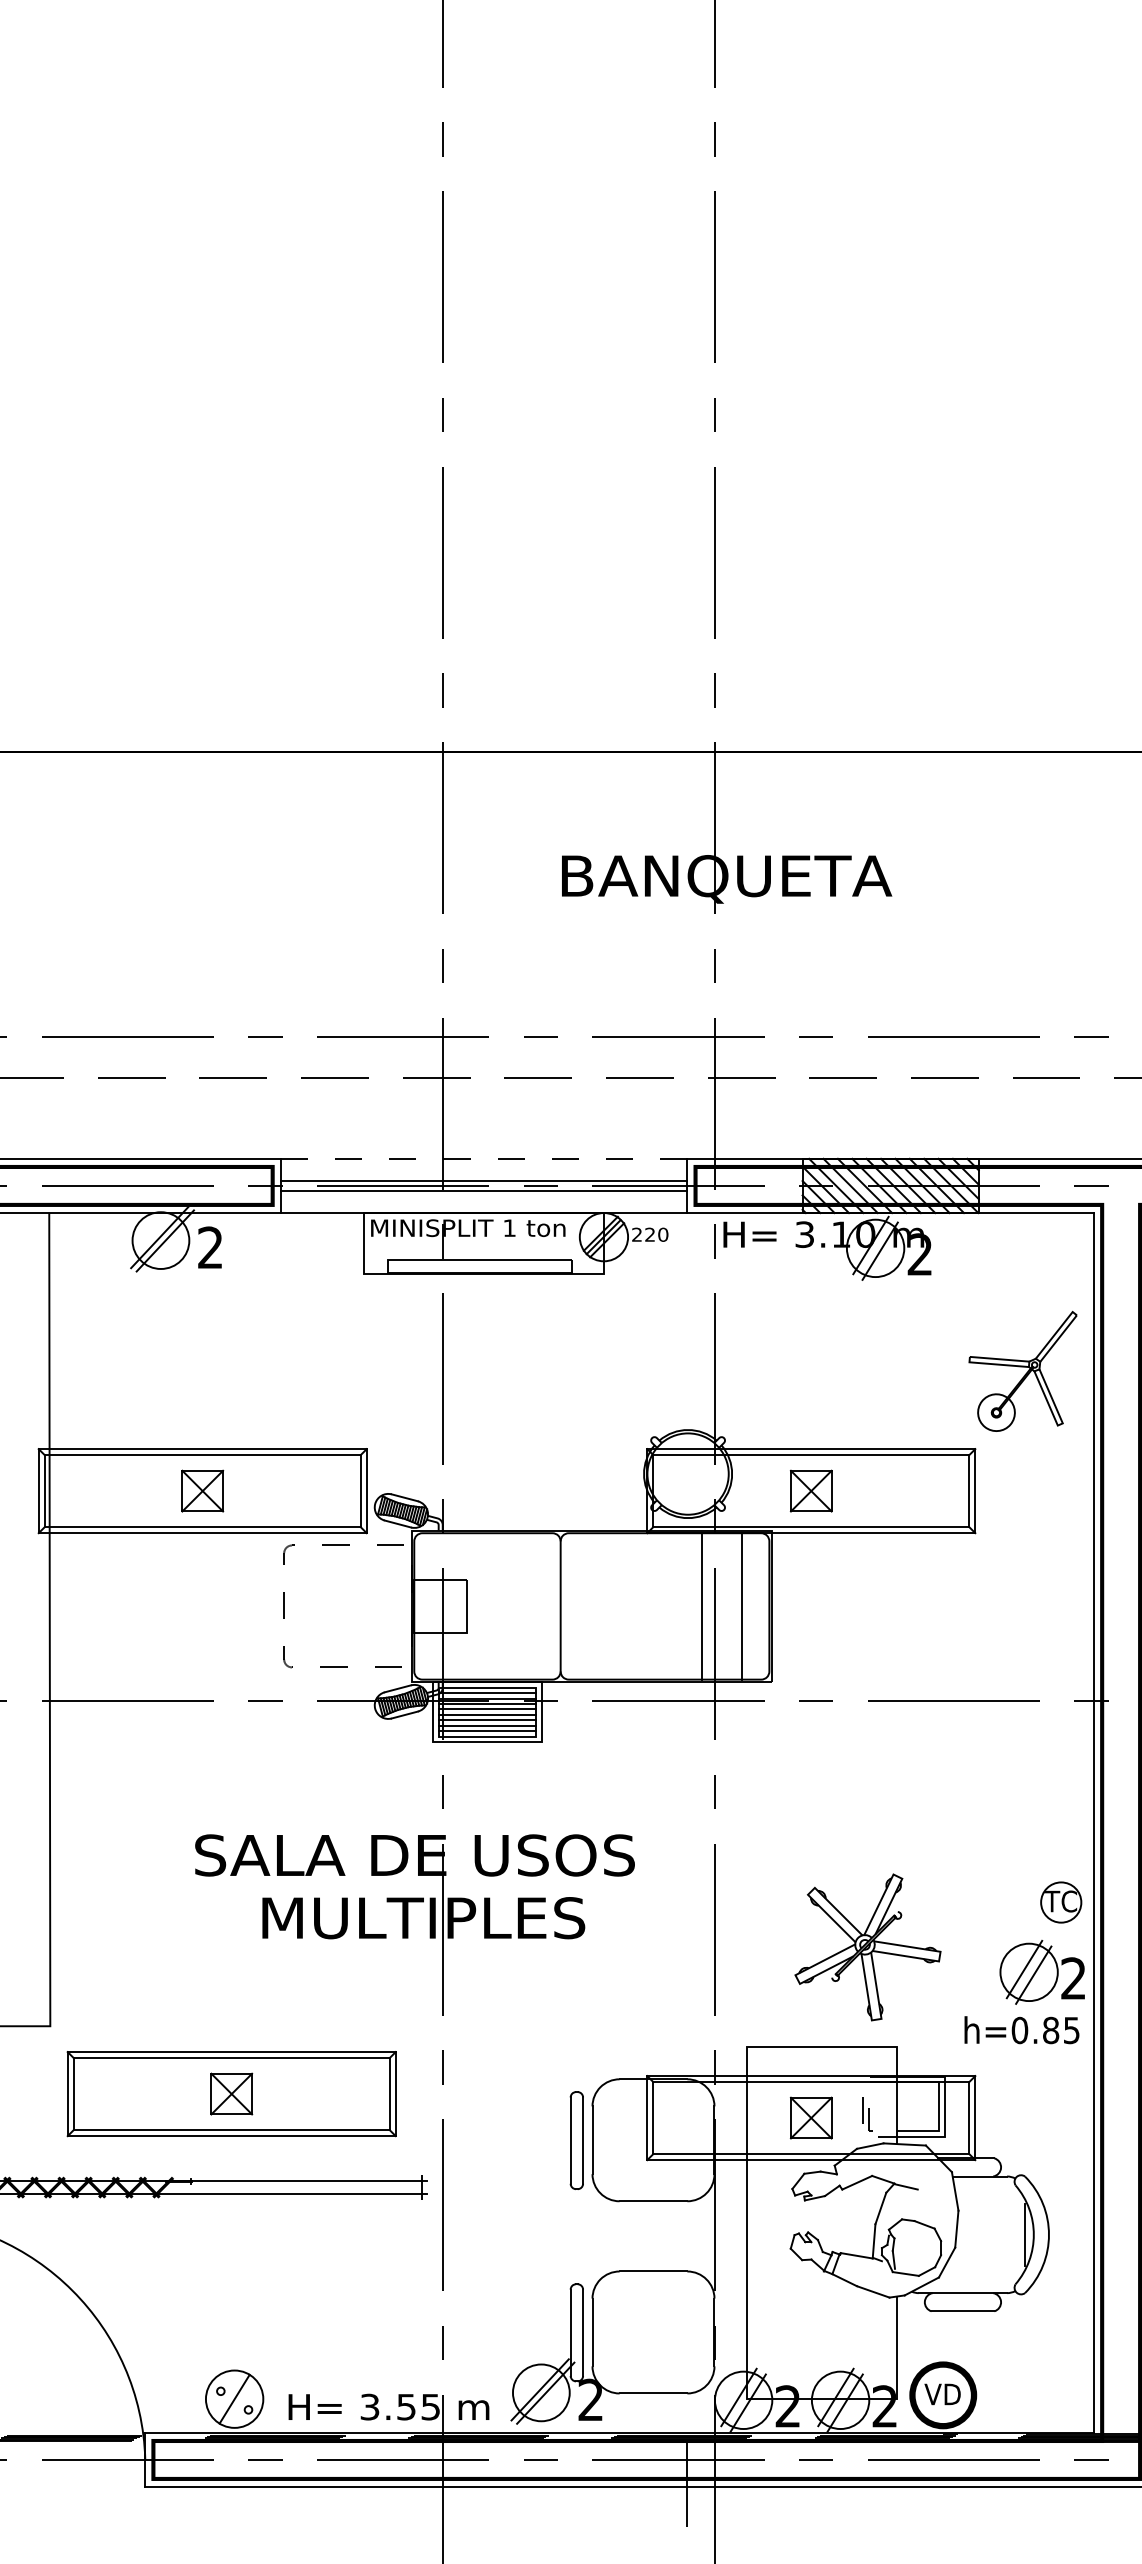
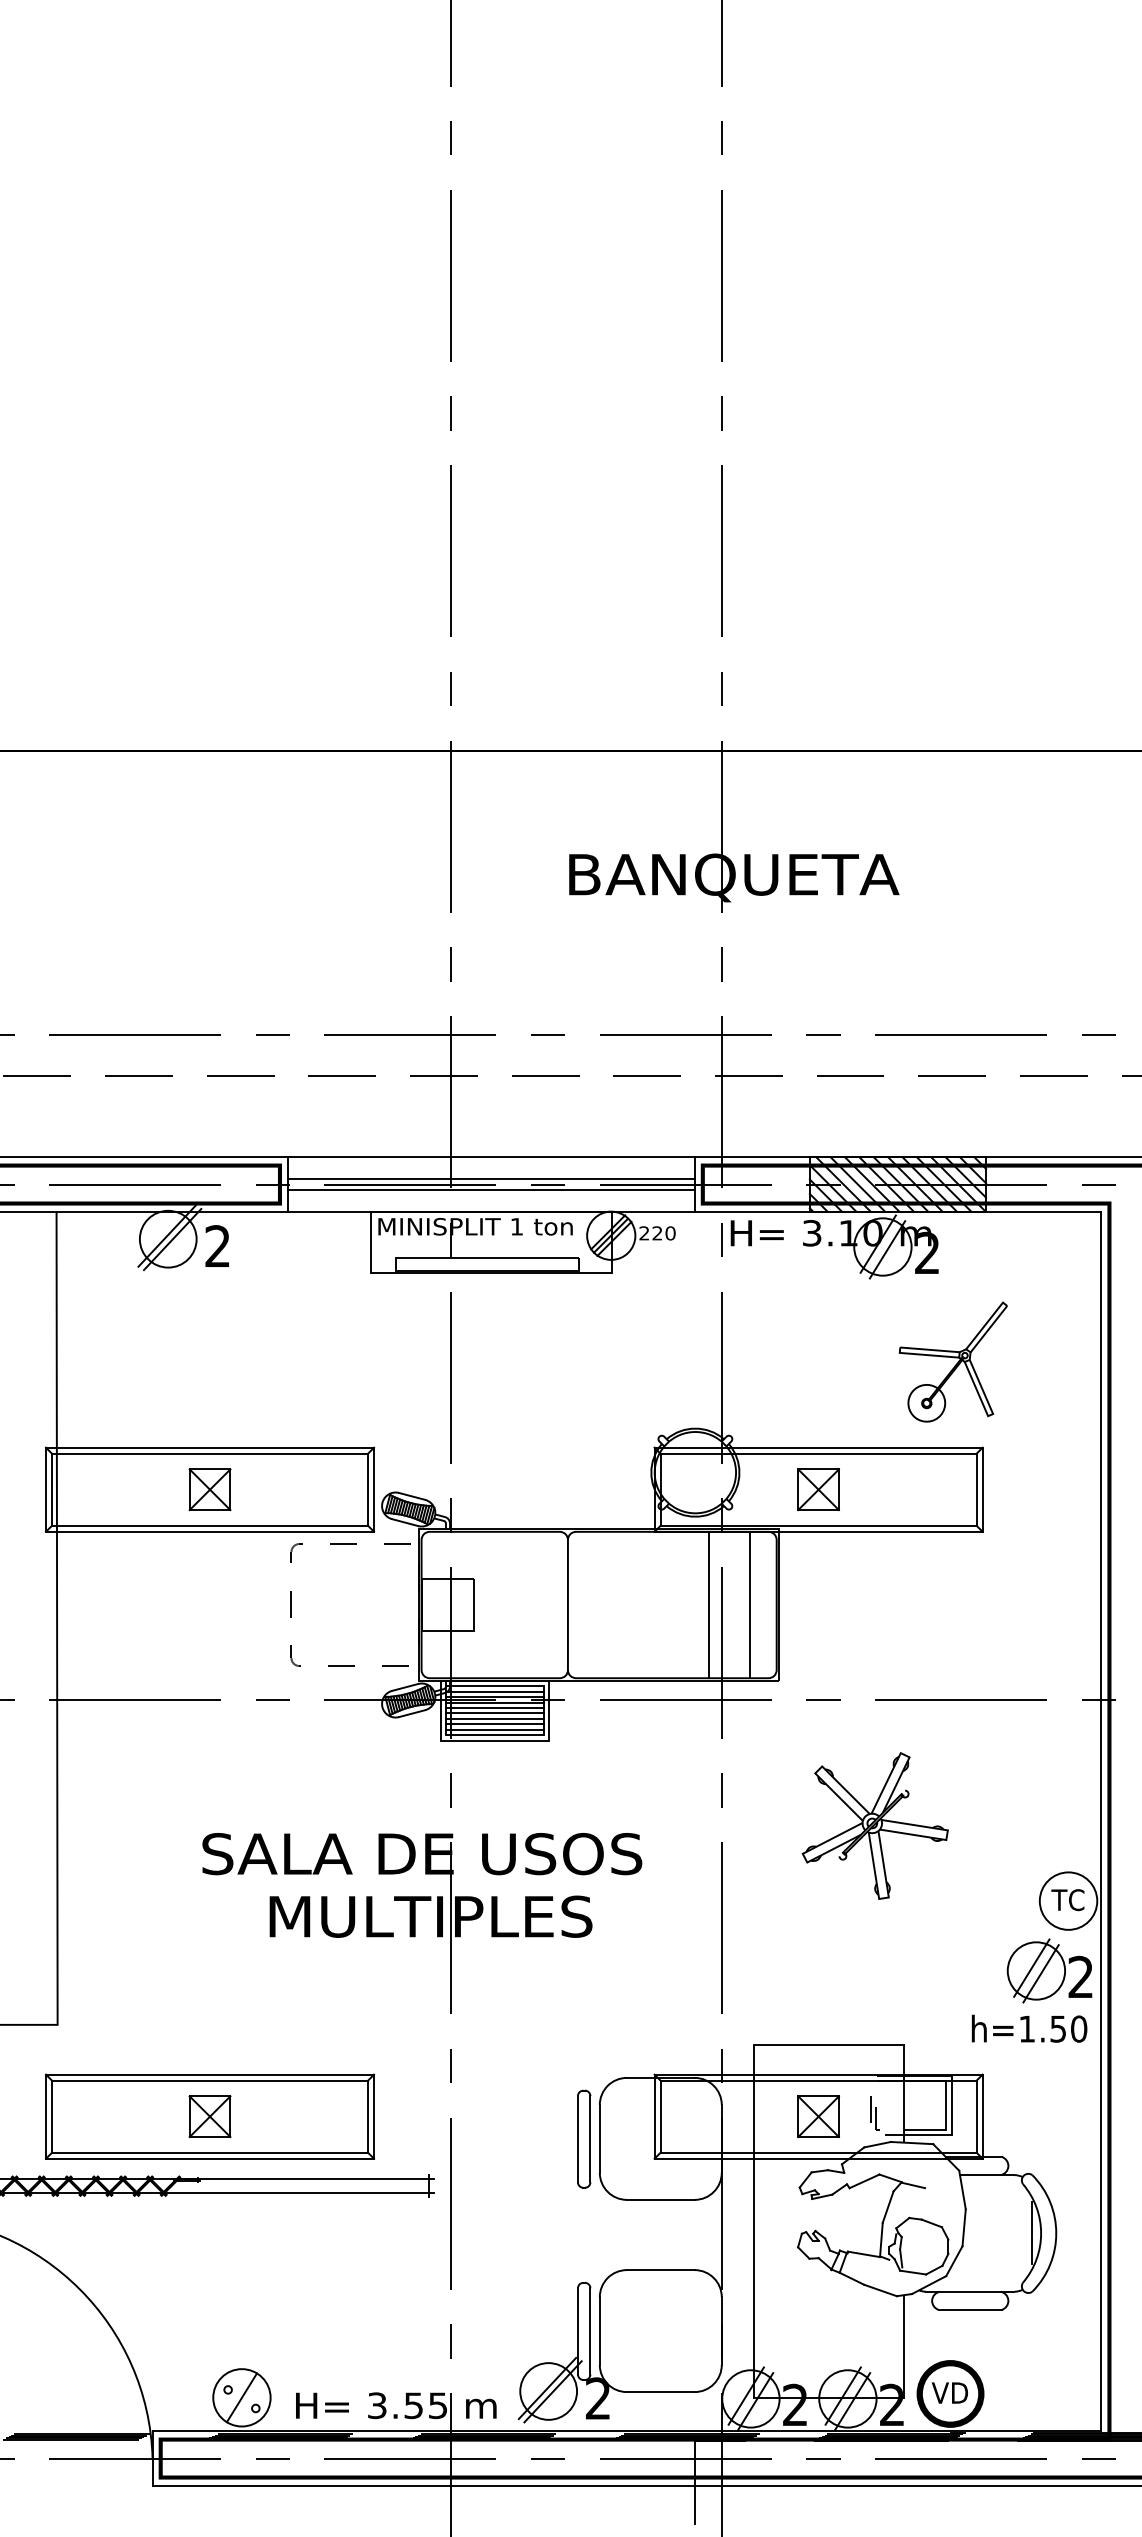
line: (484, 1158) -> (491, 1157), dashed -> solid
part: (1022, 1370) -> (952, 1361), moved
circle: (1060, 1902) -> (1067, 1901), size x1.43
part: (867, 1947) -> (874, 1826), moved
text: (1045, 2030) -> (1052, 2029), h=0.85 -> h=1.50
part: (231, 2094) -> (209, 2117), moved

